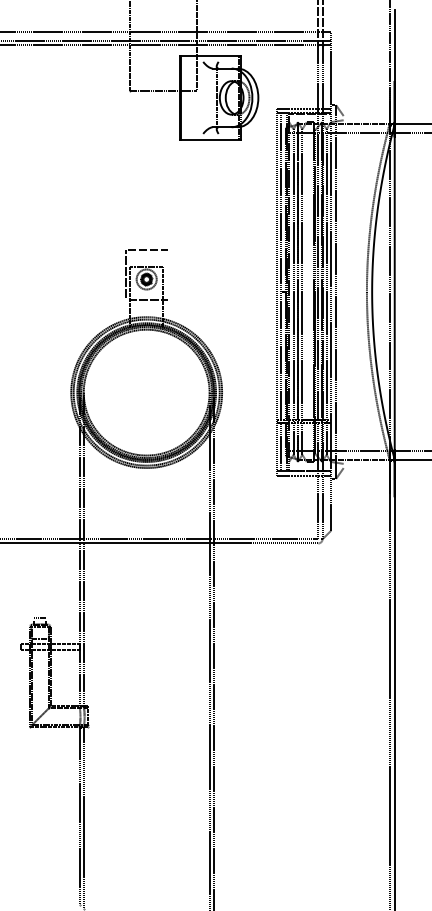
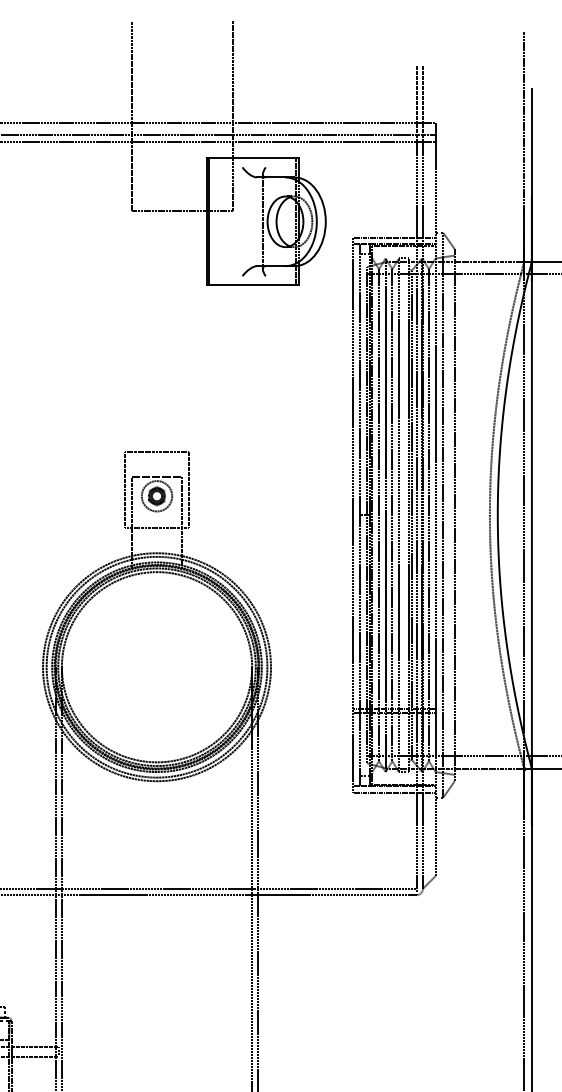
line: (167, 275) -> (188, 490), added
line: (306, 291) -> (398, 514), added
line: (343, 291) -> (454, 514), added

